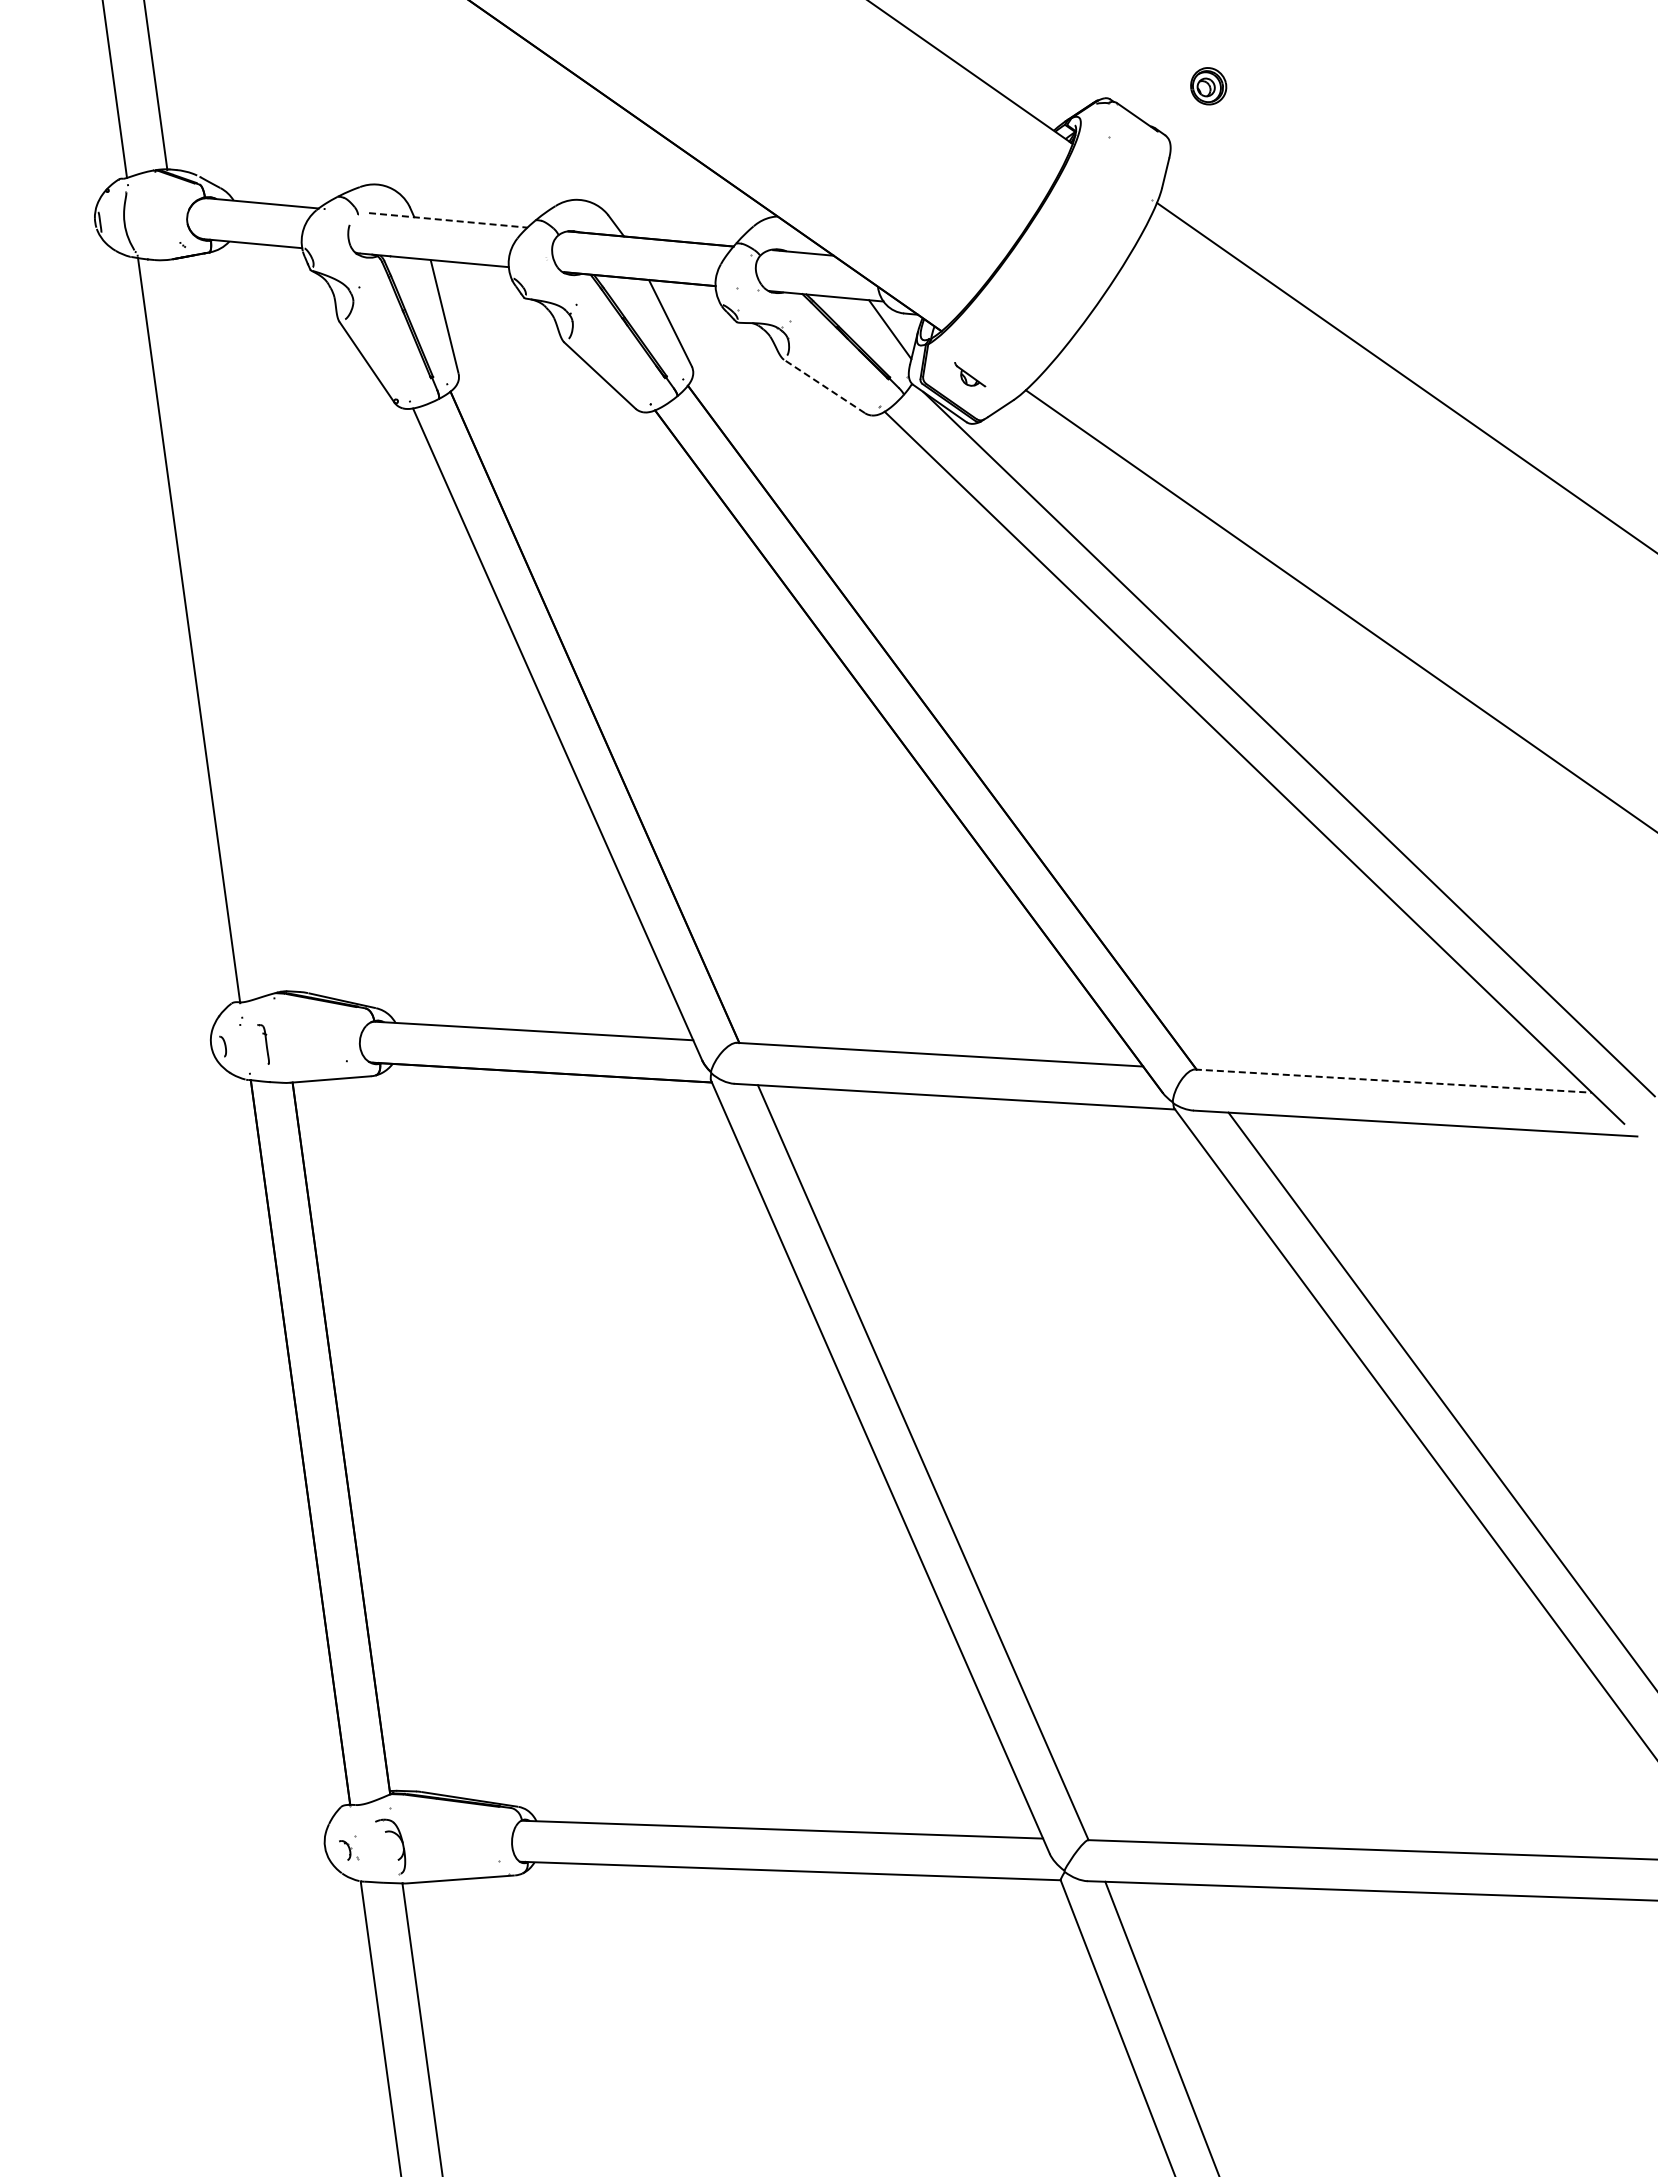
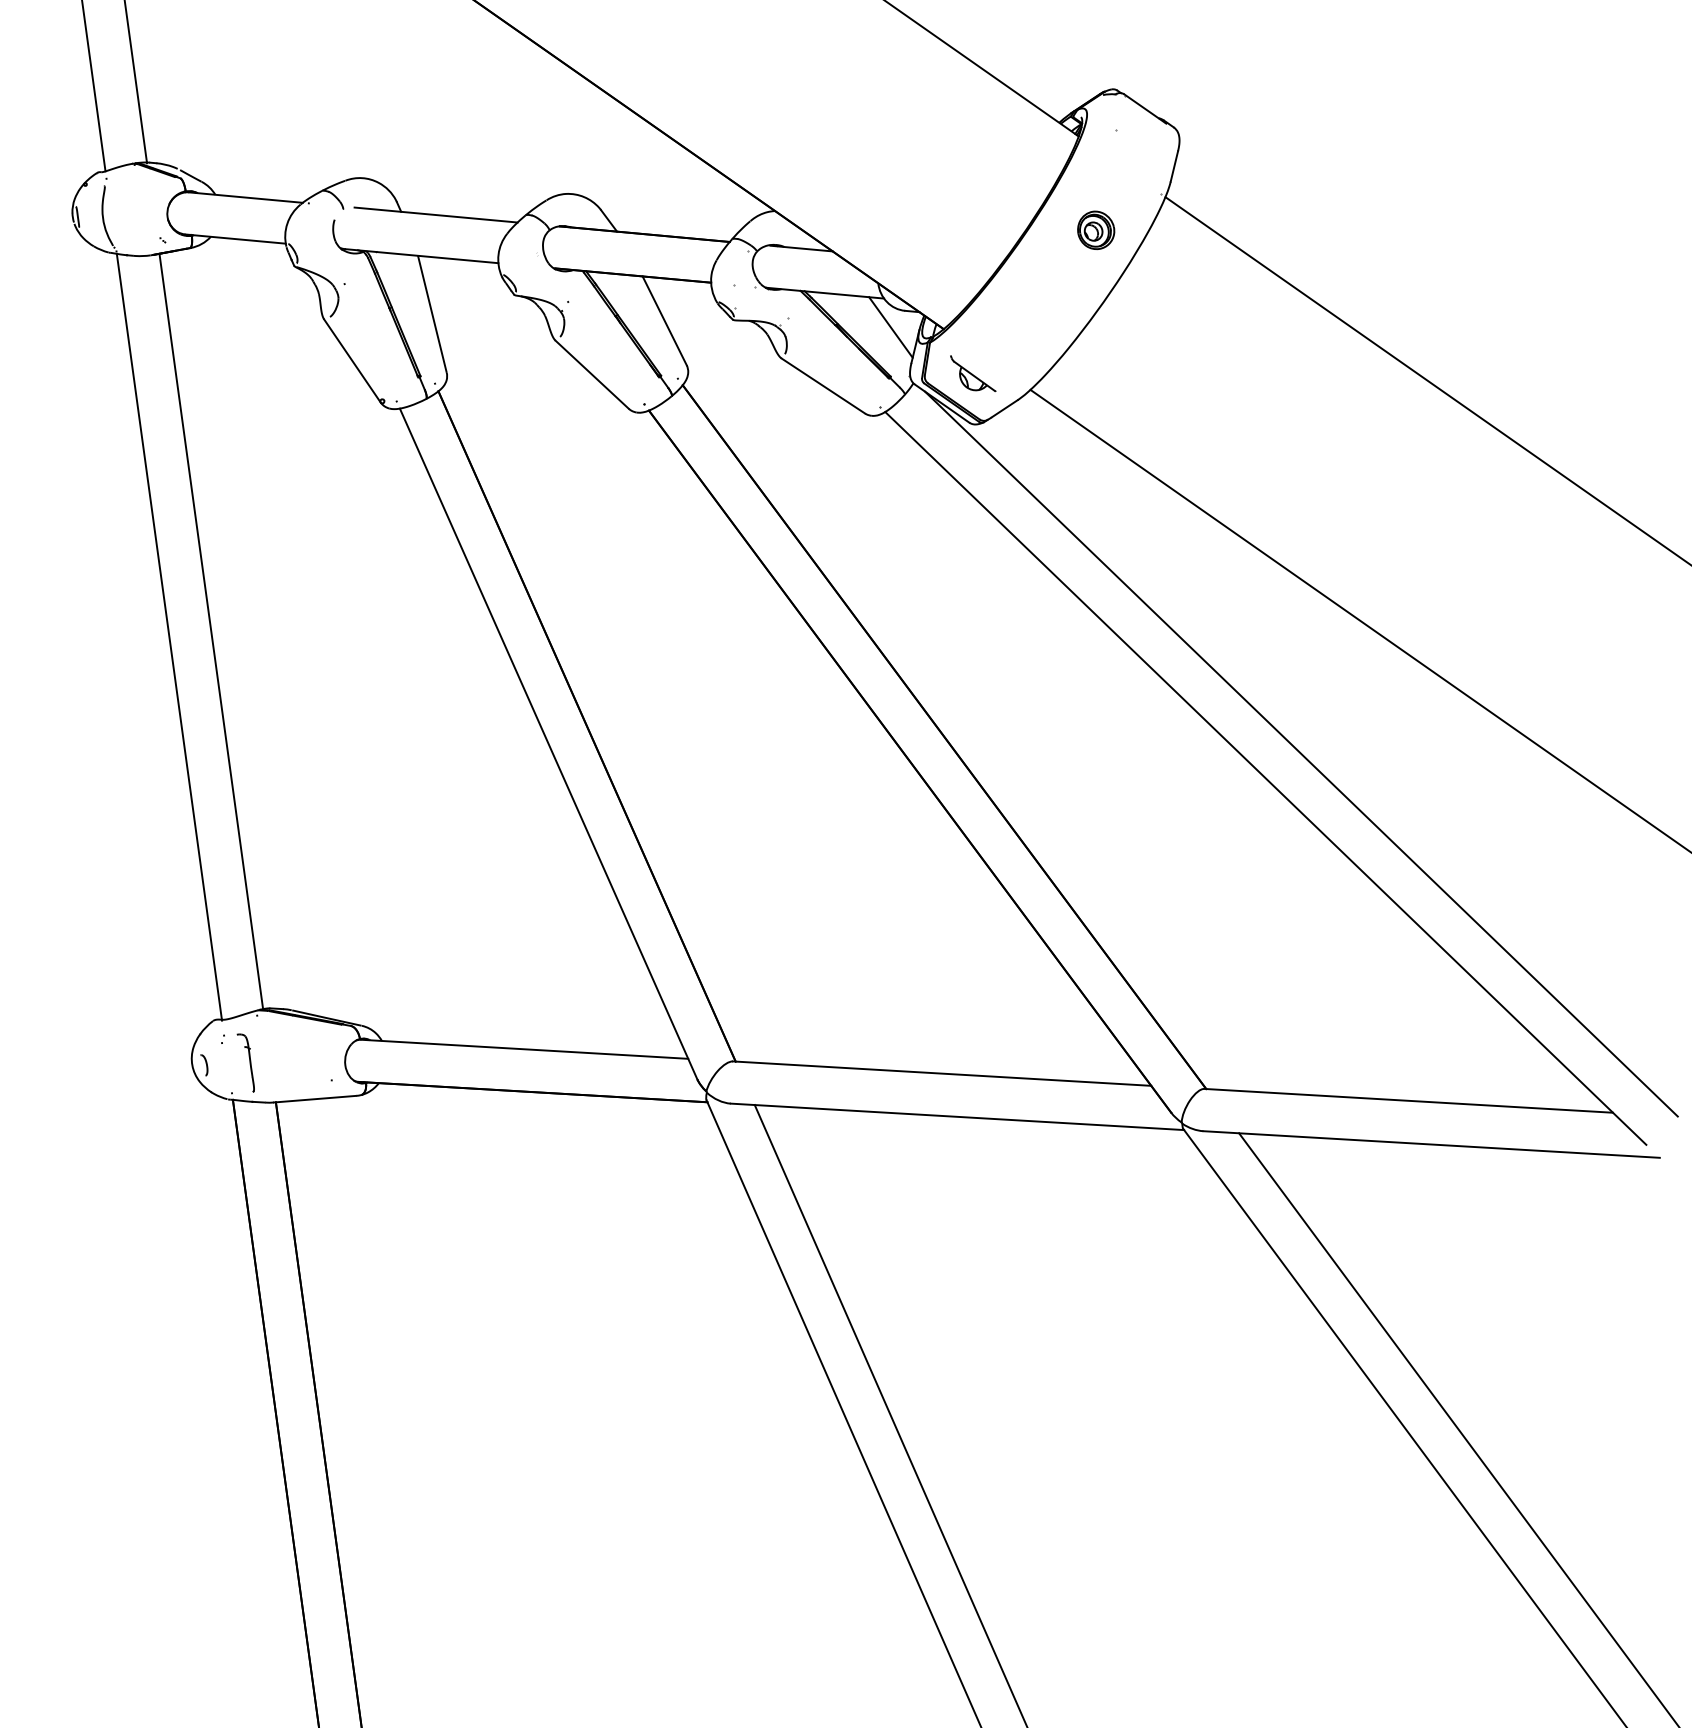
part: (1208, 86) -> (1095, 230), moved
line: (448, 220) -> (436, 215), dashed -> solid
part: (969, 374) -> (972, 373), size x1.43
line: (824, 386) -> (823, 386), dashed -> solid
line: (229, 625) -> (210, 631), added
part: (263, 1044) -> (245, 1063), size x1.43
line: (1393, 1081) -> (1408, 1101), dashed -> solid

